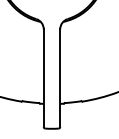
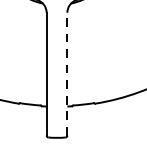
line: (60, 78) -> (67, 74), solid -> dashed

